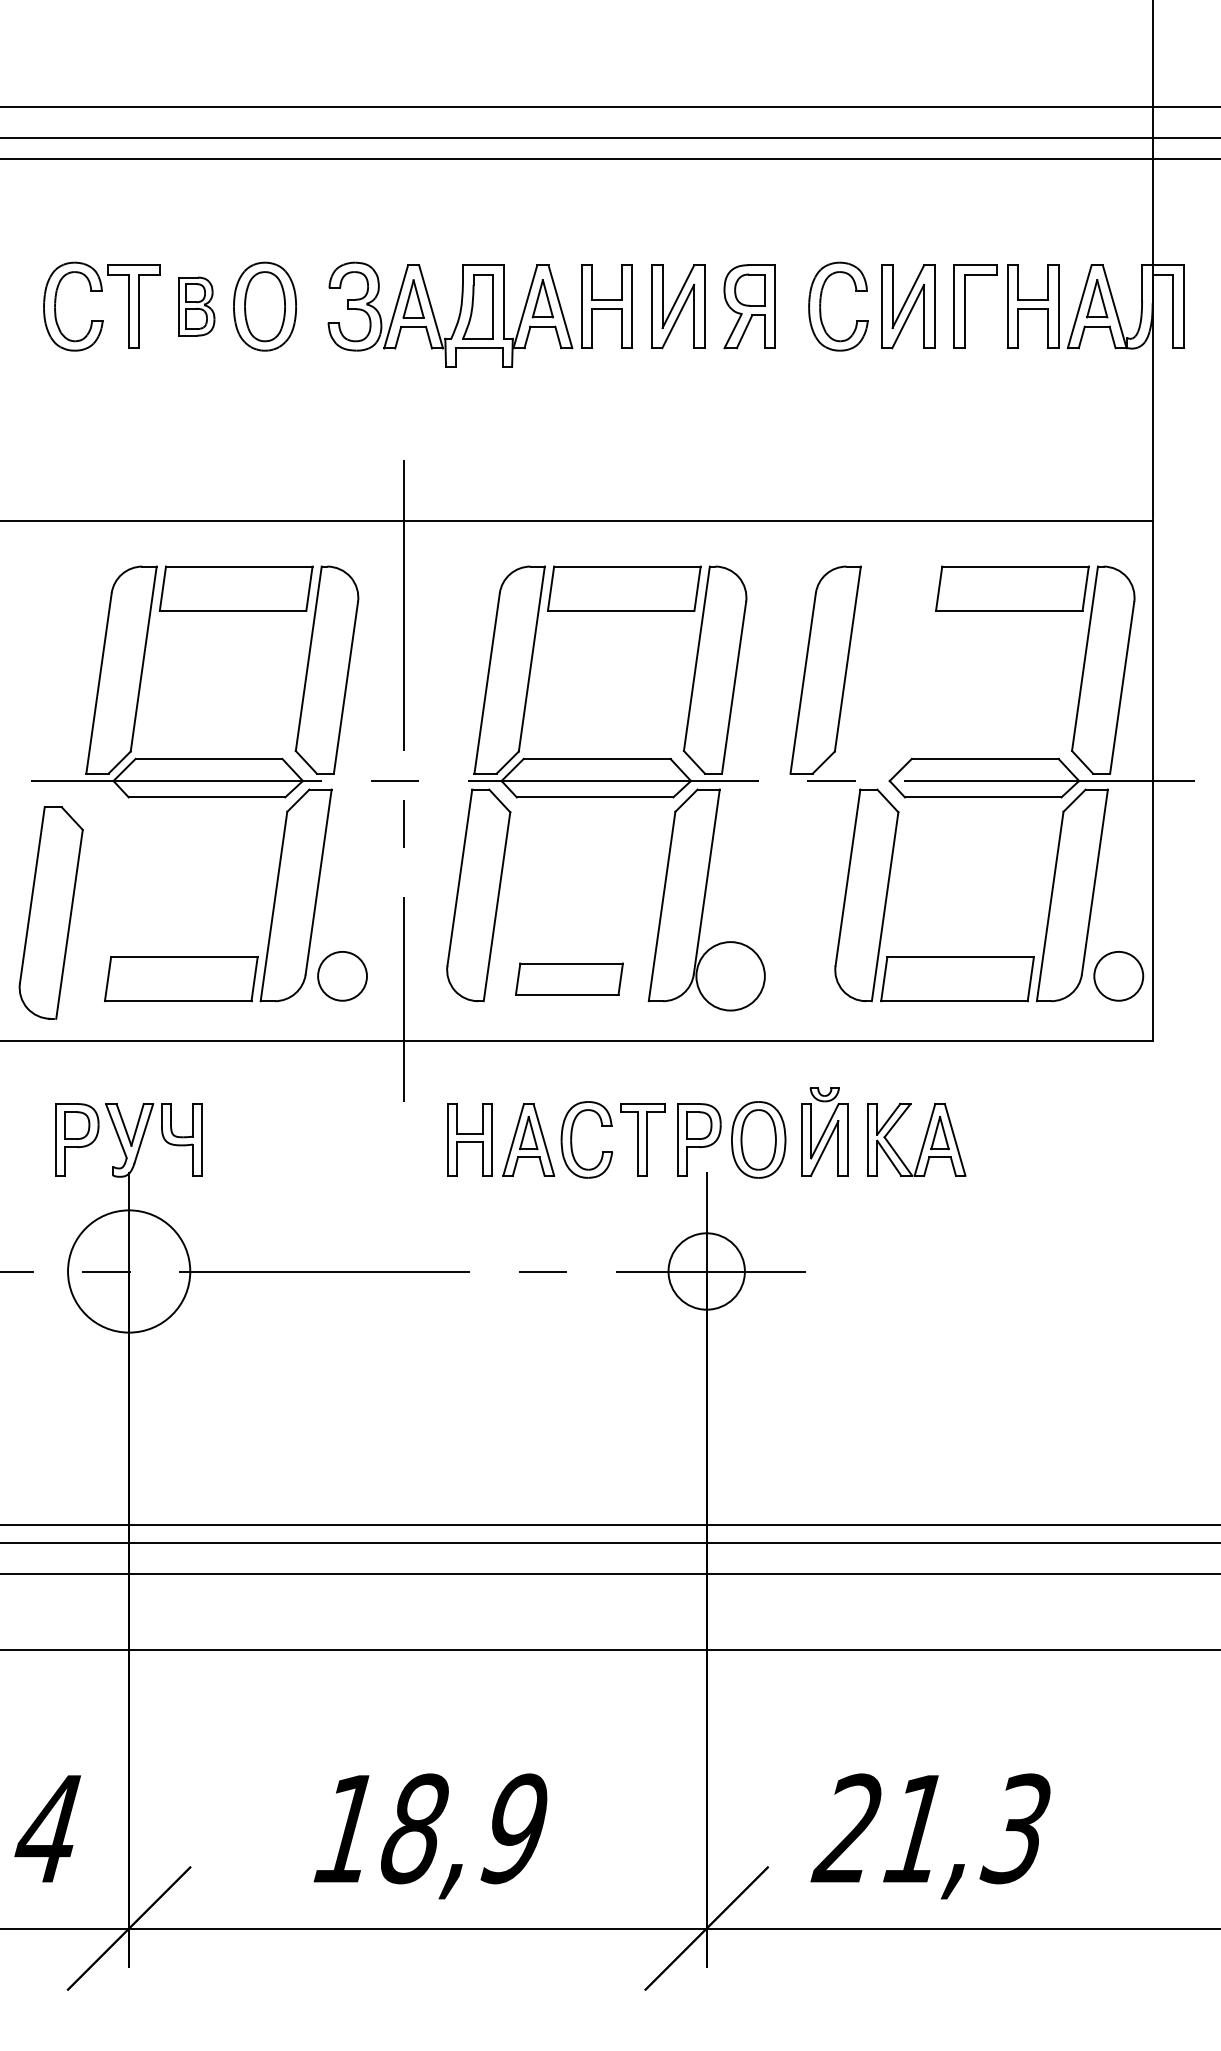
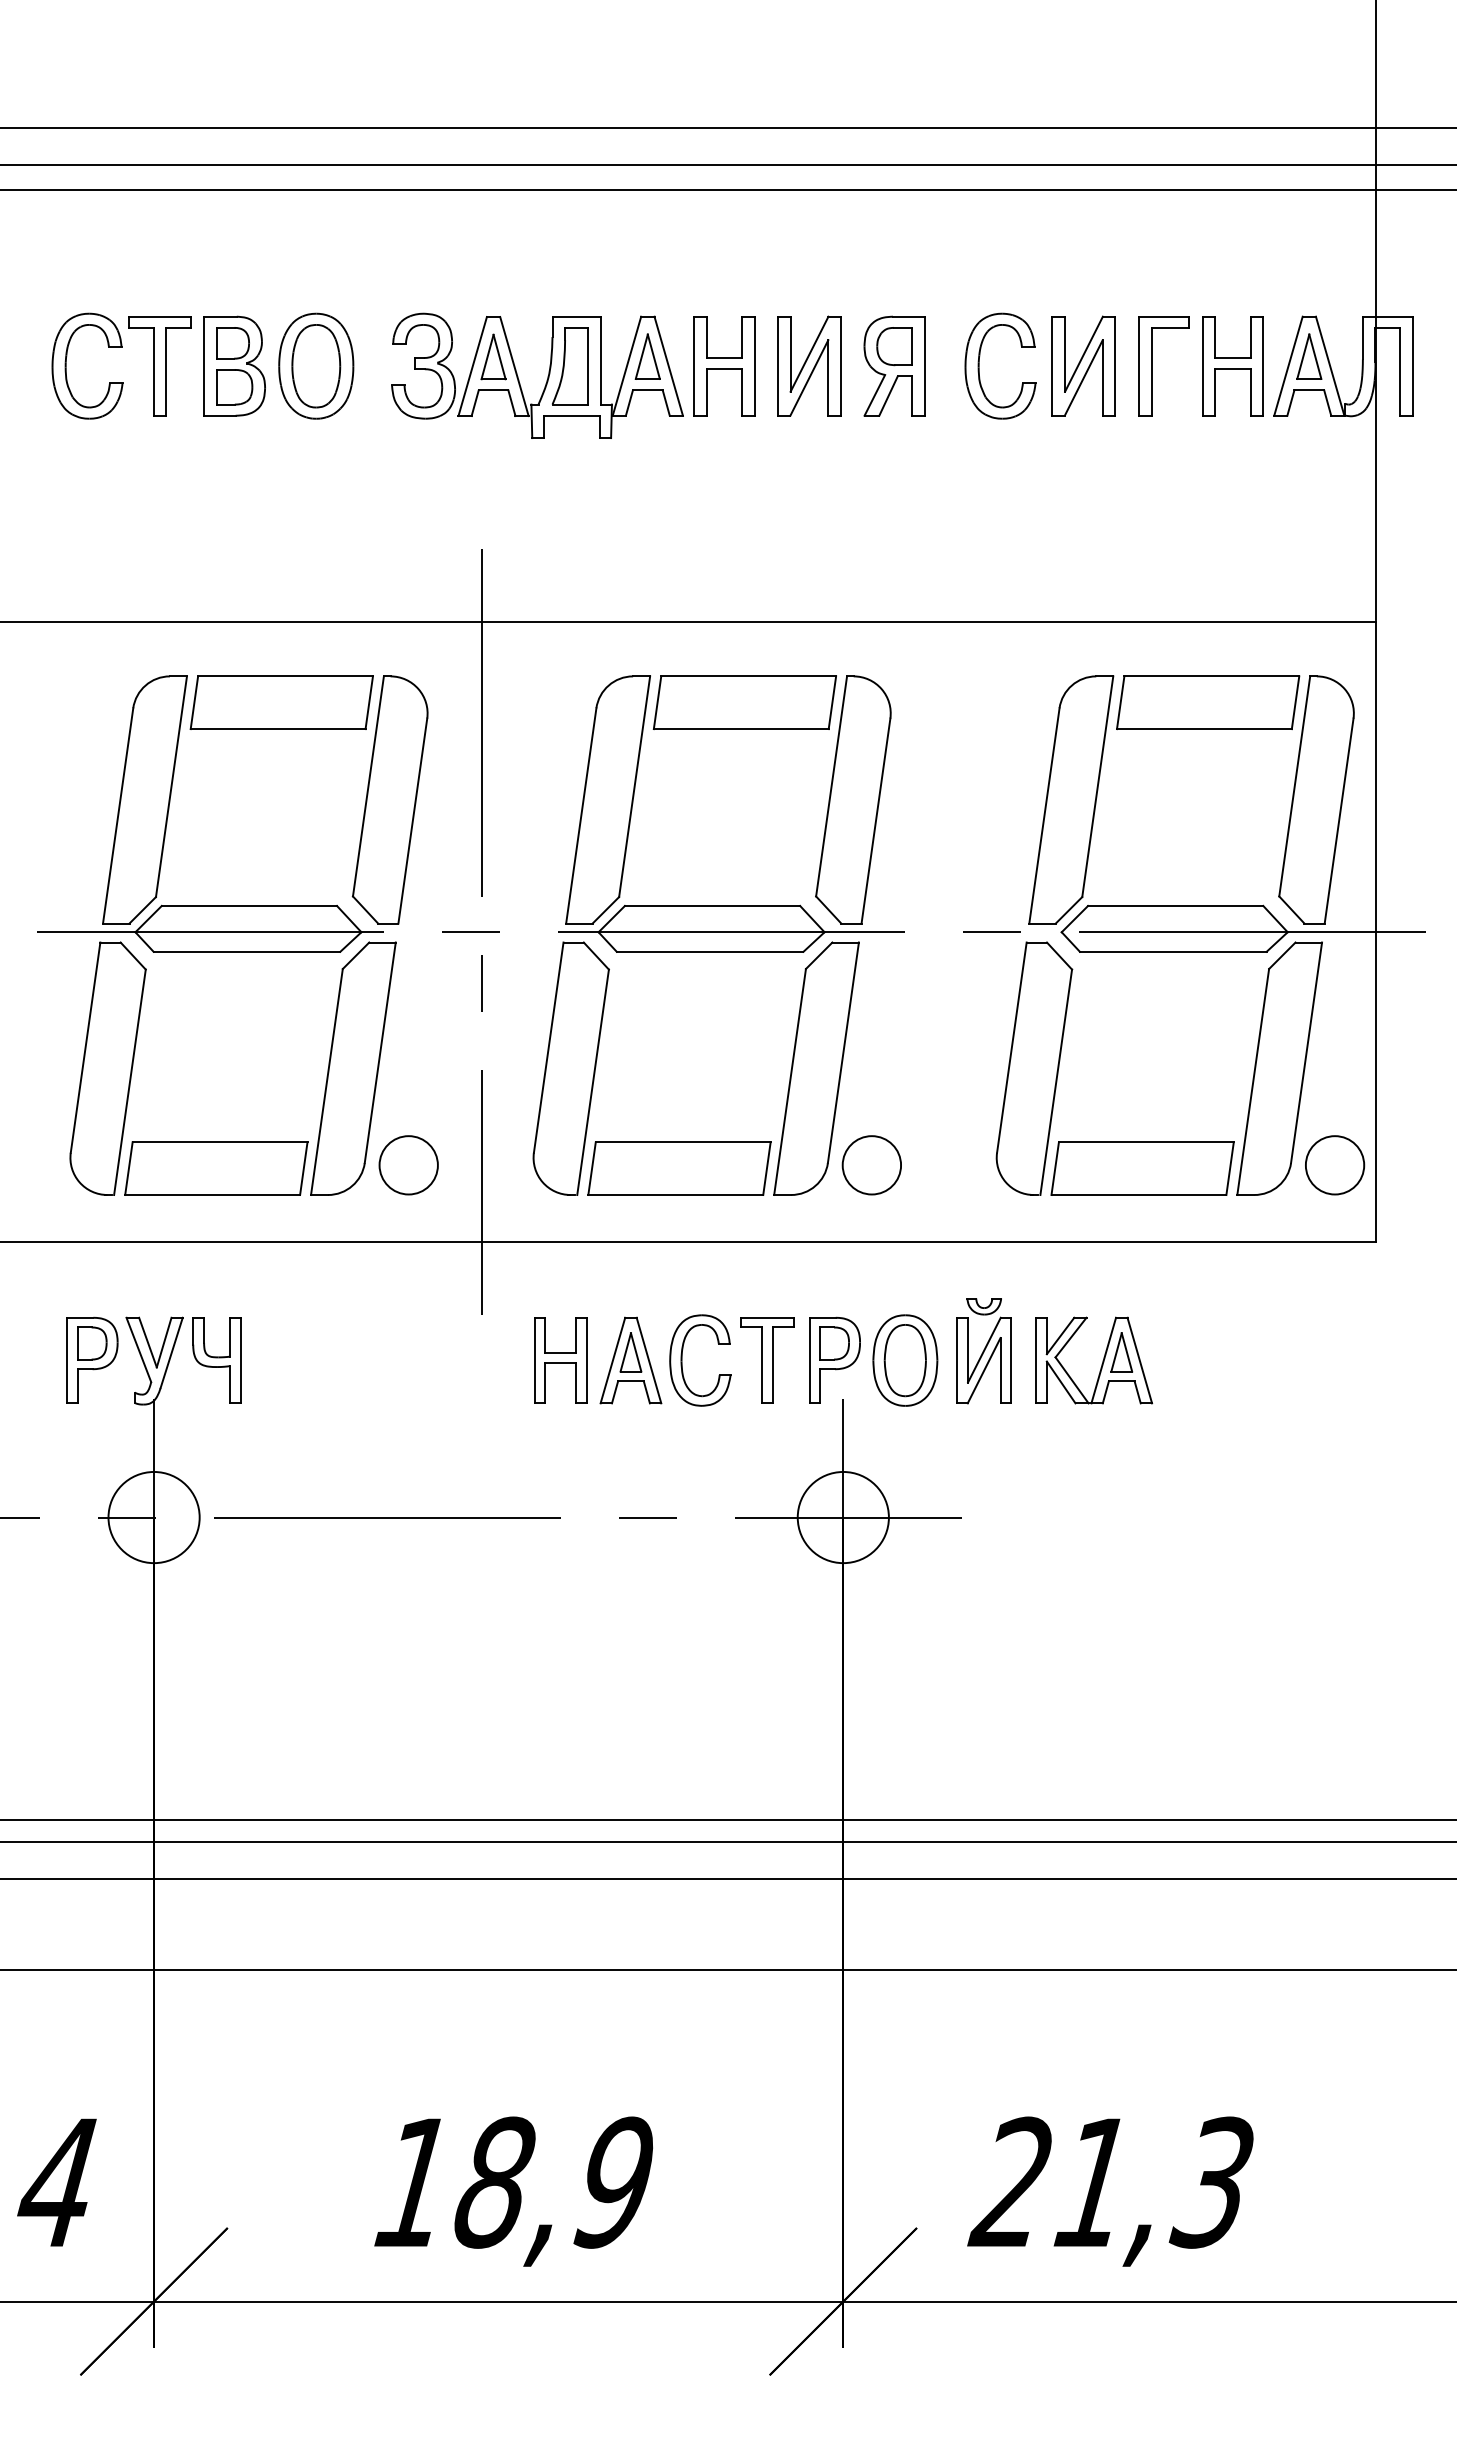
part: (196, 306) -> (234, 365), size x1.43
part: (825, 669) -> (1071, 799), moved
part: (50, 912) -> (107, 1068), moved
circle: (730, 976) -> (871, 1165), size x0.71
part: (569, 978) -> (679, 1168), size x1.43
circle: (128, 1271) -> (153, 1517), size x0.62

